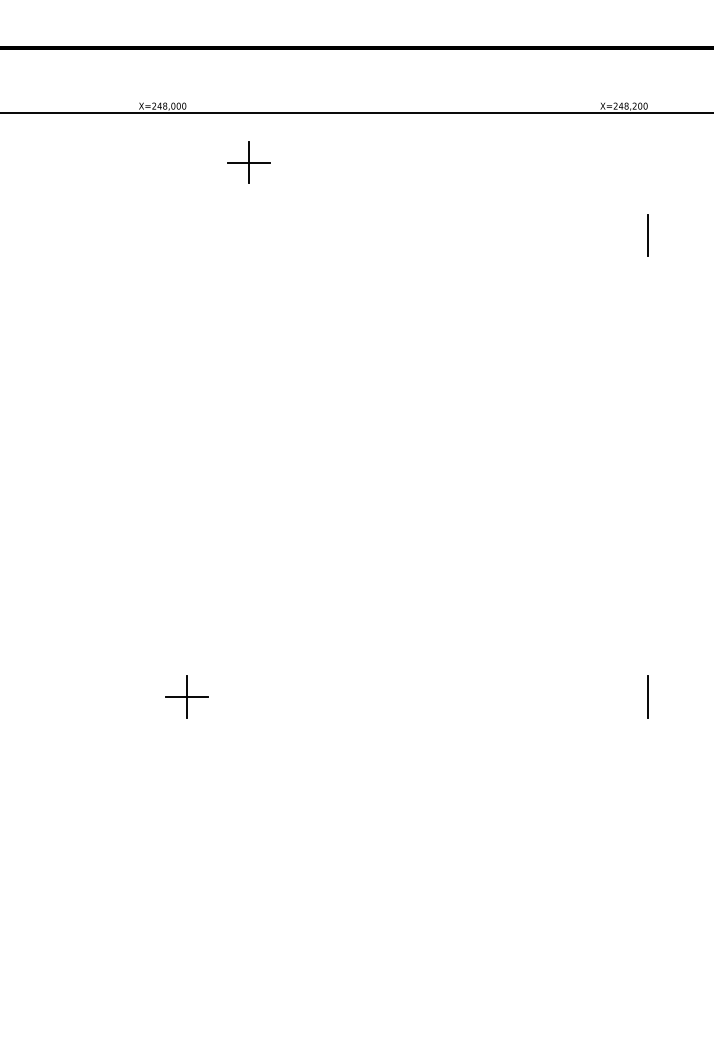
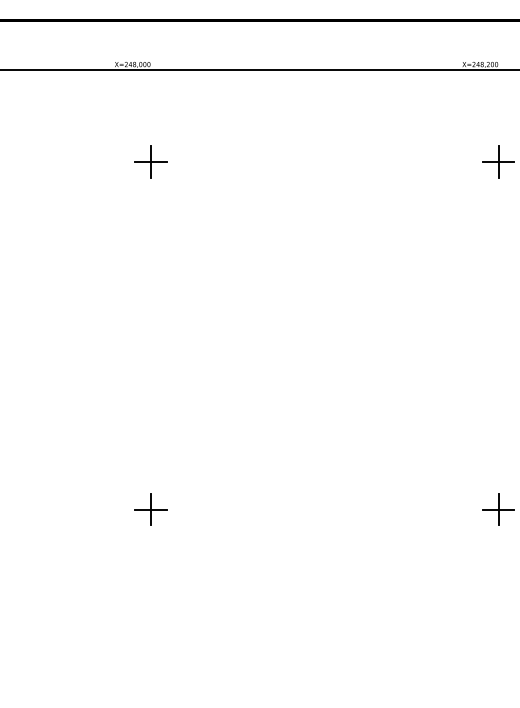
part: (248, 162) -> (150, 161), moved
line: (648, 235) -> (498, 161), added
line: (648, 697) -> (498, 510), added

